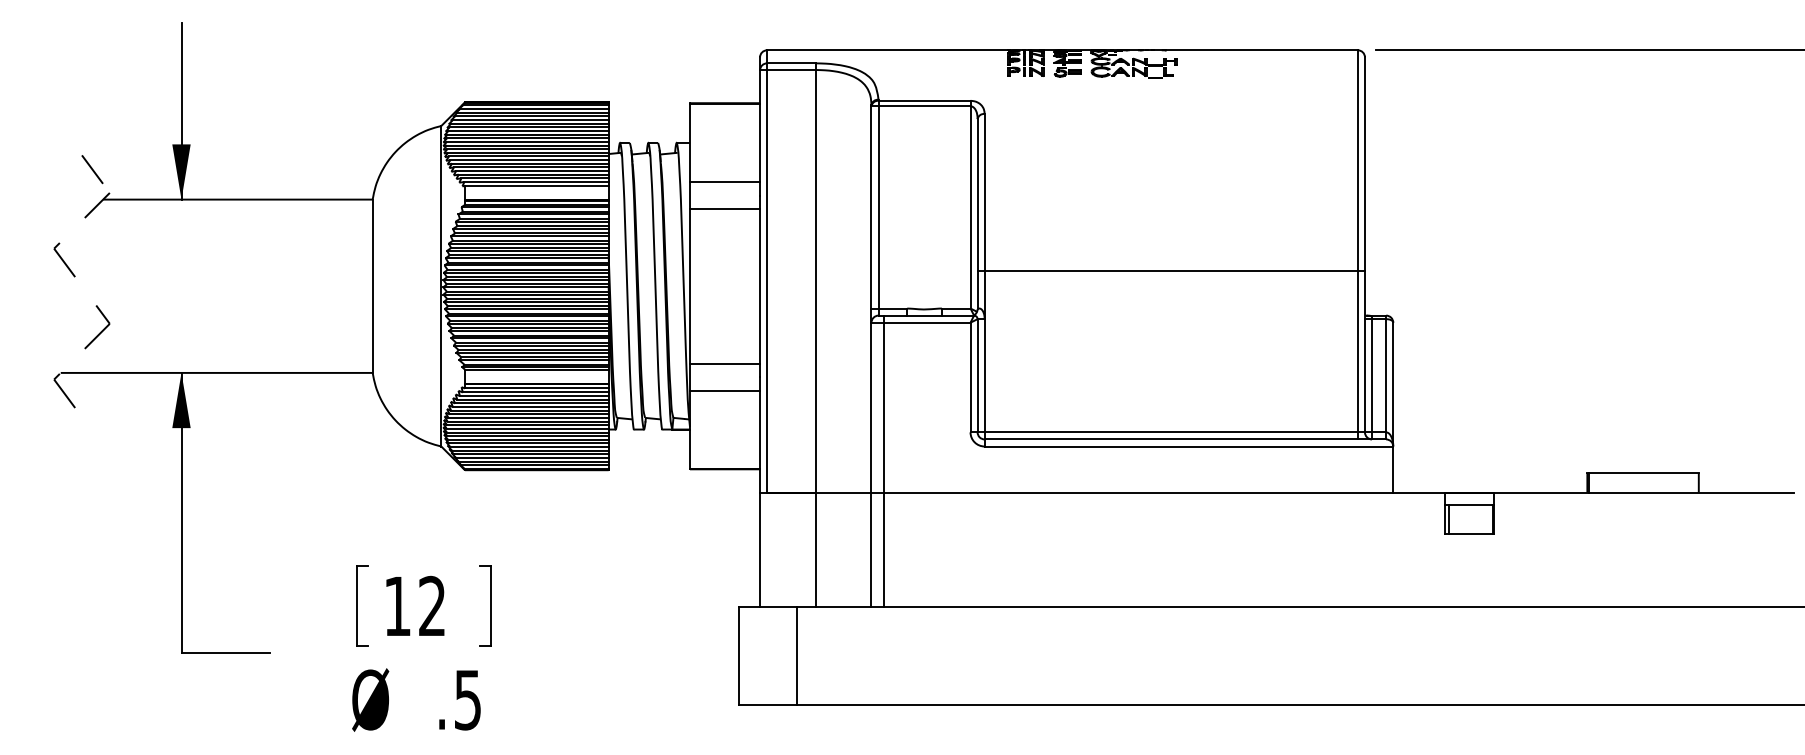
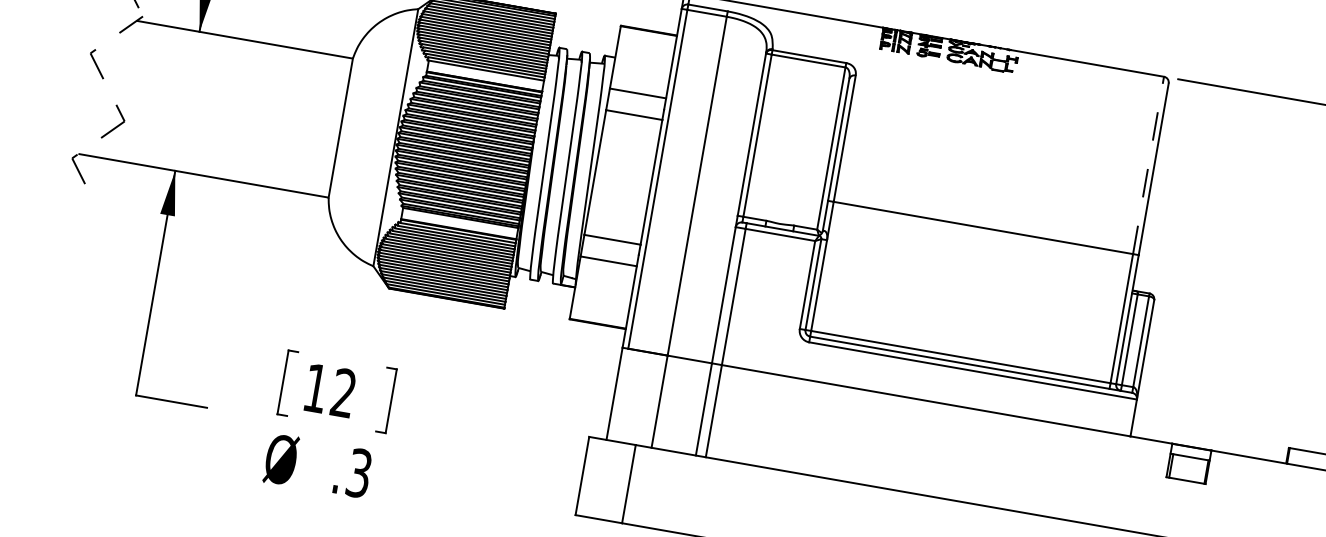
line: (1357, 160) -> (1148, 165), solid -> dashed
text: (468, 699) -> (359, 472), .5 -> .3

